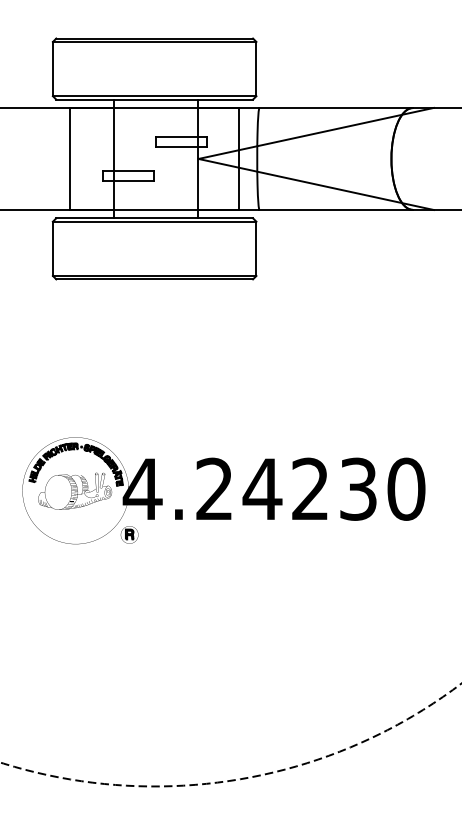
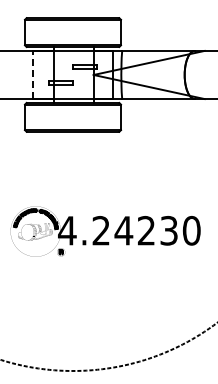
line: (68, 157) -> (32, 74), solid -> dashed

